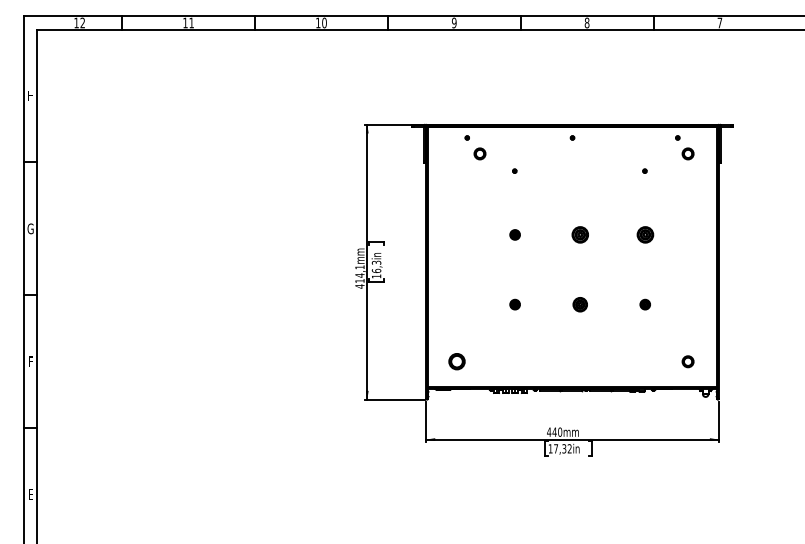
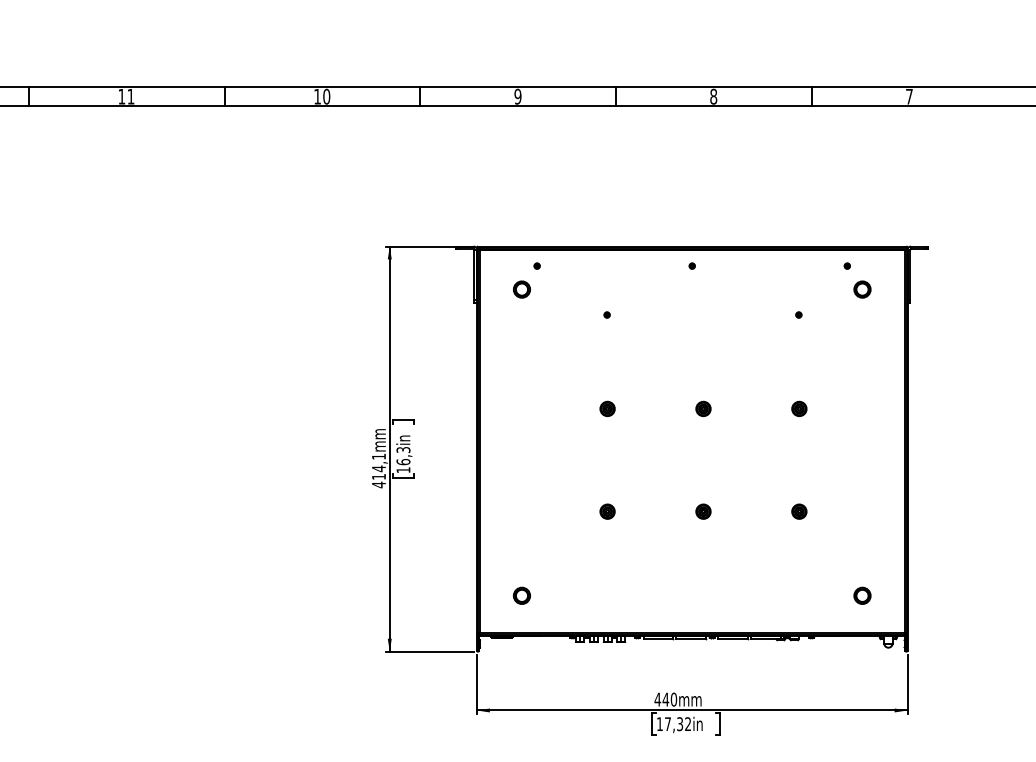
part: (479, 153) -> (521, 288), moved
part: (579, 234) -> (702, 408), size x0.62
part: (644, 234) -> (798, 408), size x0.62
part: (579, 304) -> (702, 511), size x0.71
part: (456, 361) -> (521, 595), size x0.71

